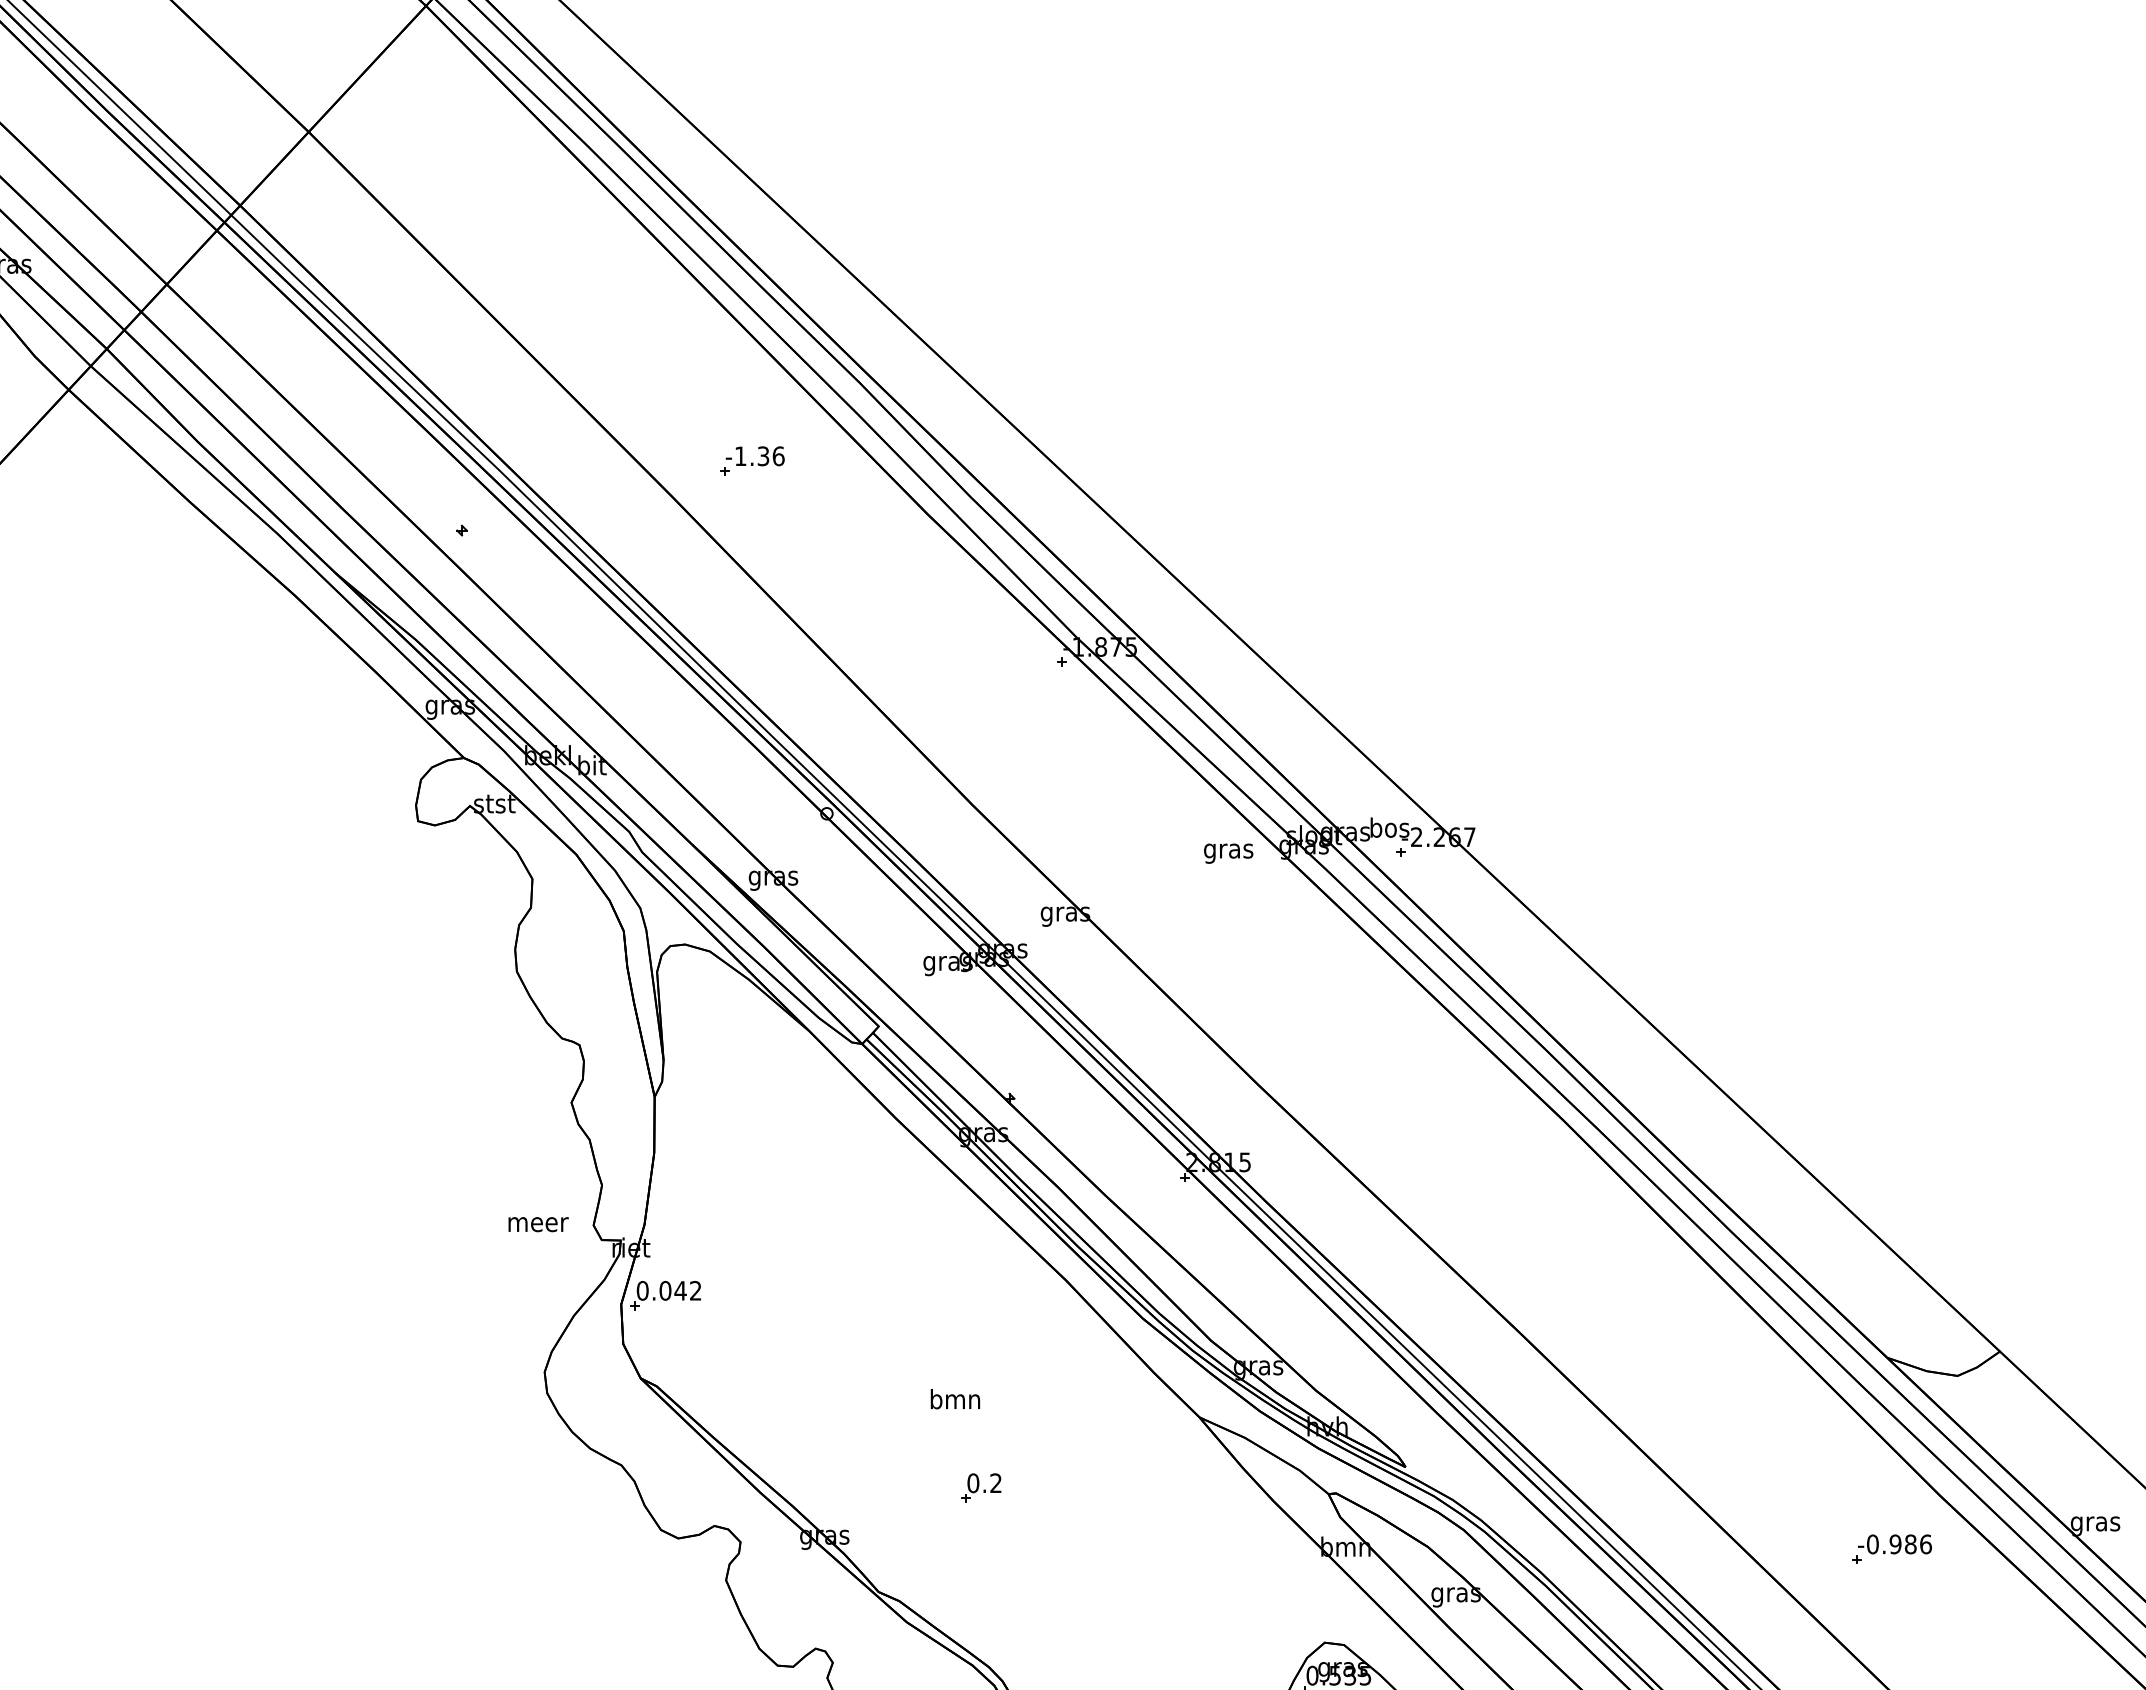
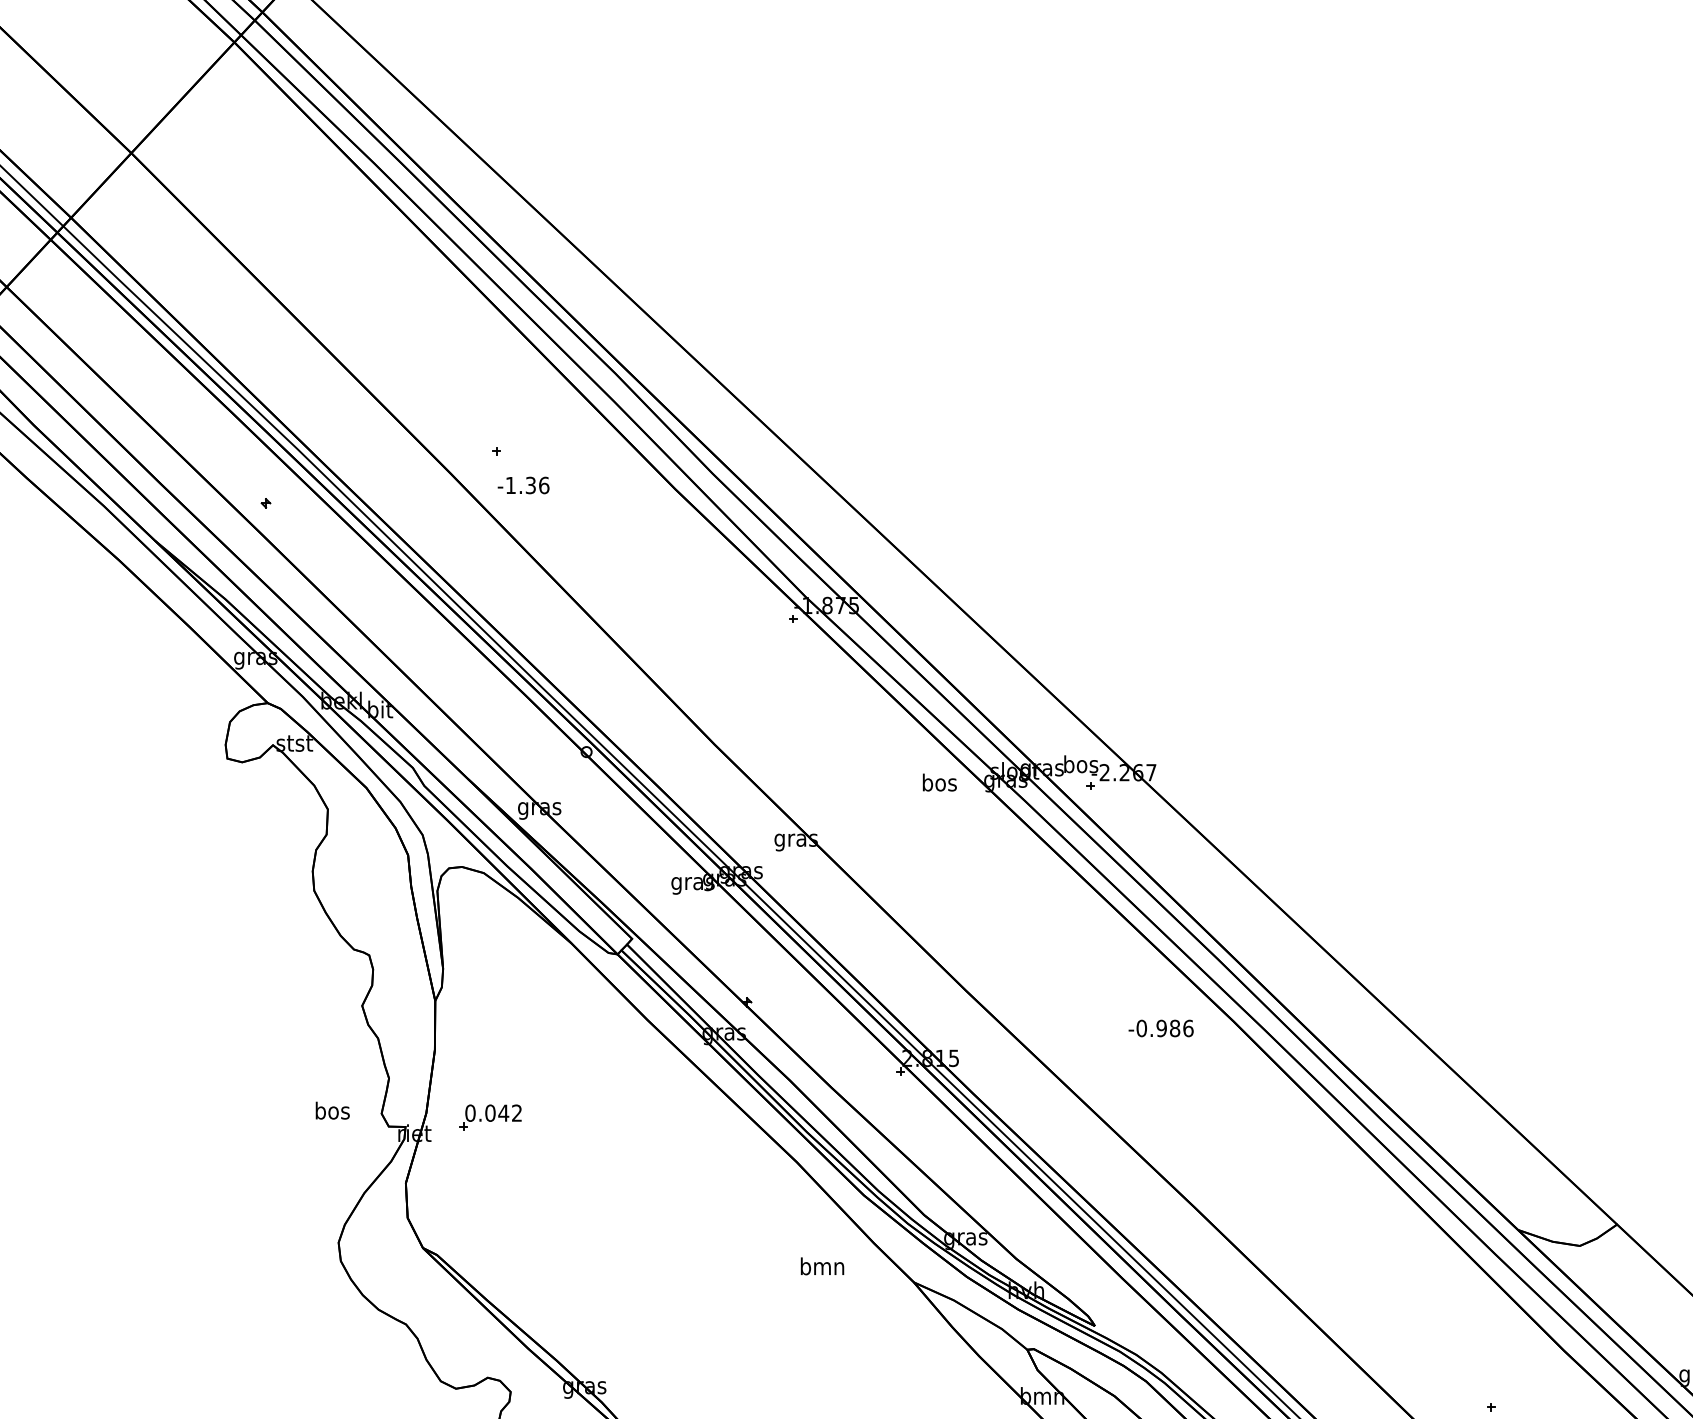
text: (754, 456) -> (522, 485), moved
text: (1228, 850) -> (939, 784), gras -> bos
text: (538, 1221) -> (333, 1110), meer -> bos
part: (665, 1295) -> (490, 1117), moved
text: (955, 1399) -> (822, 1266), moved
part: (981, 1487) -> (722, 1343), removed
text: (1894, 1544) -> (1160, 1028), moved

